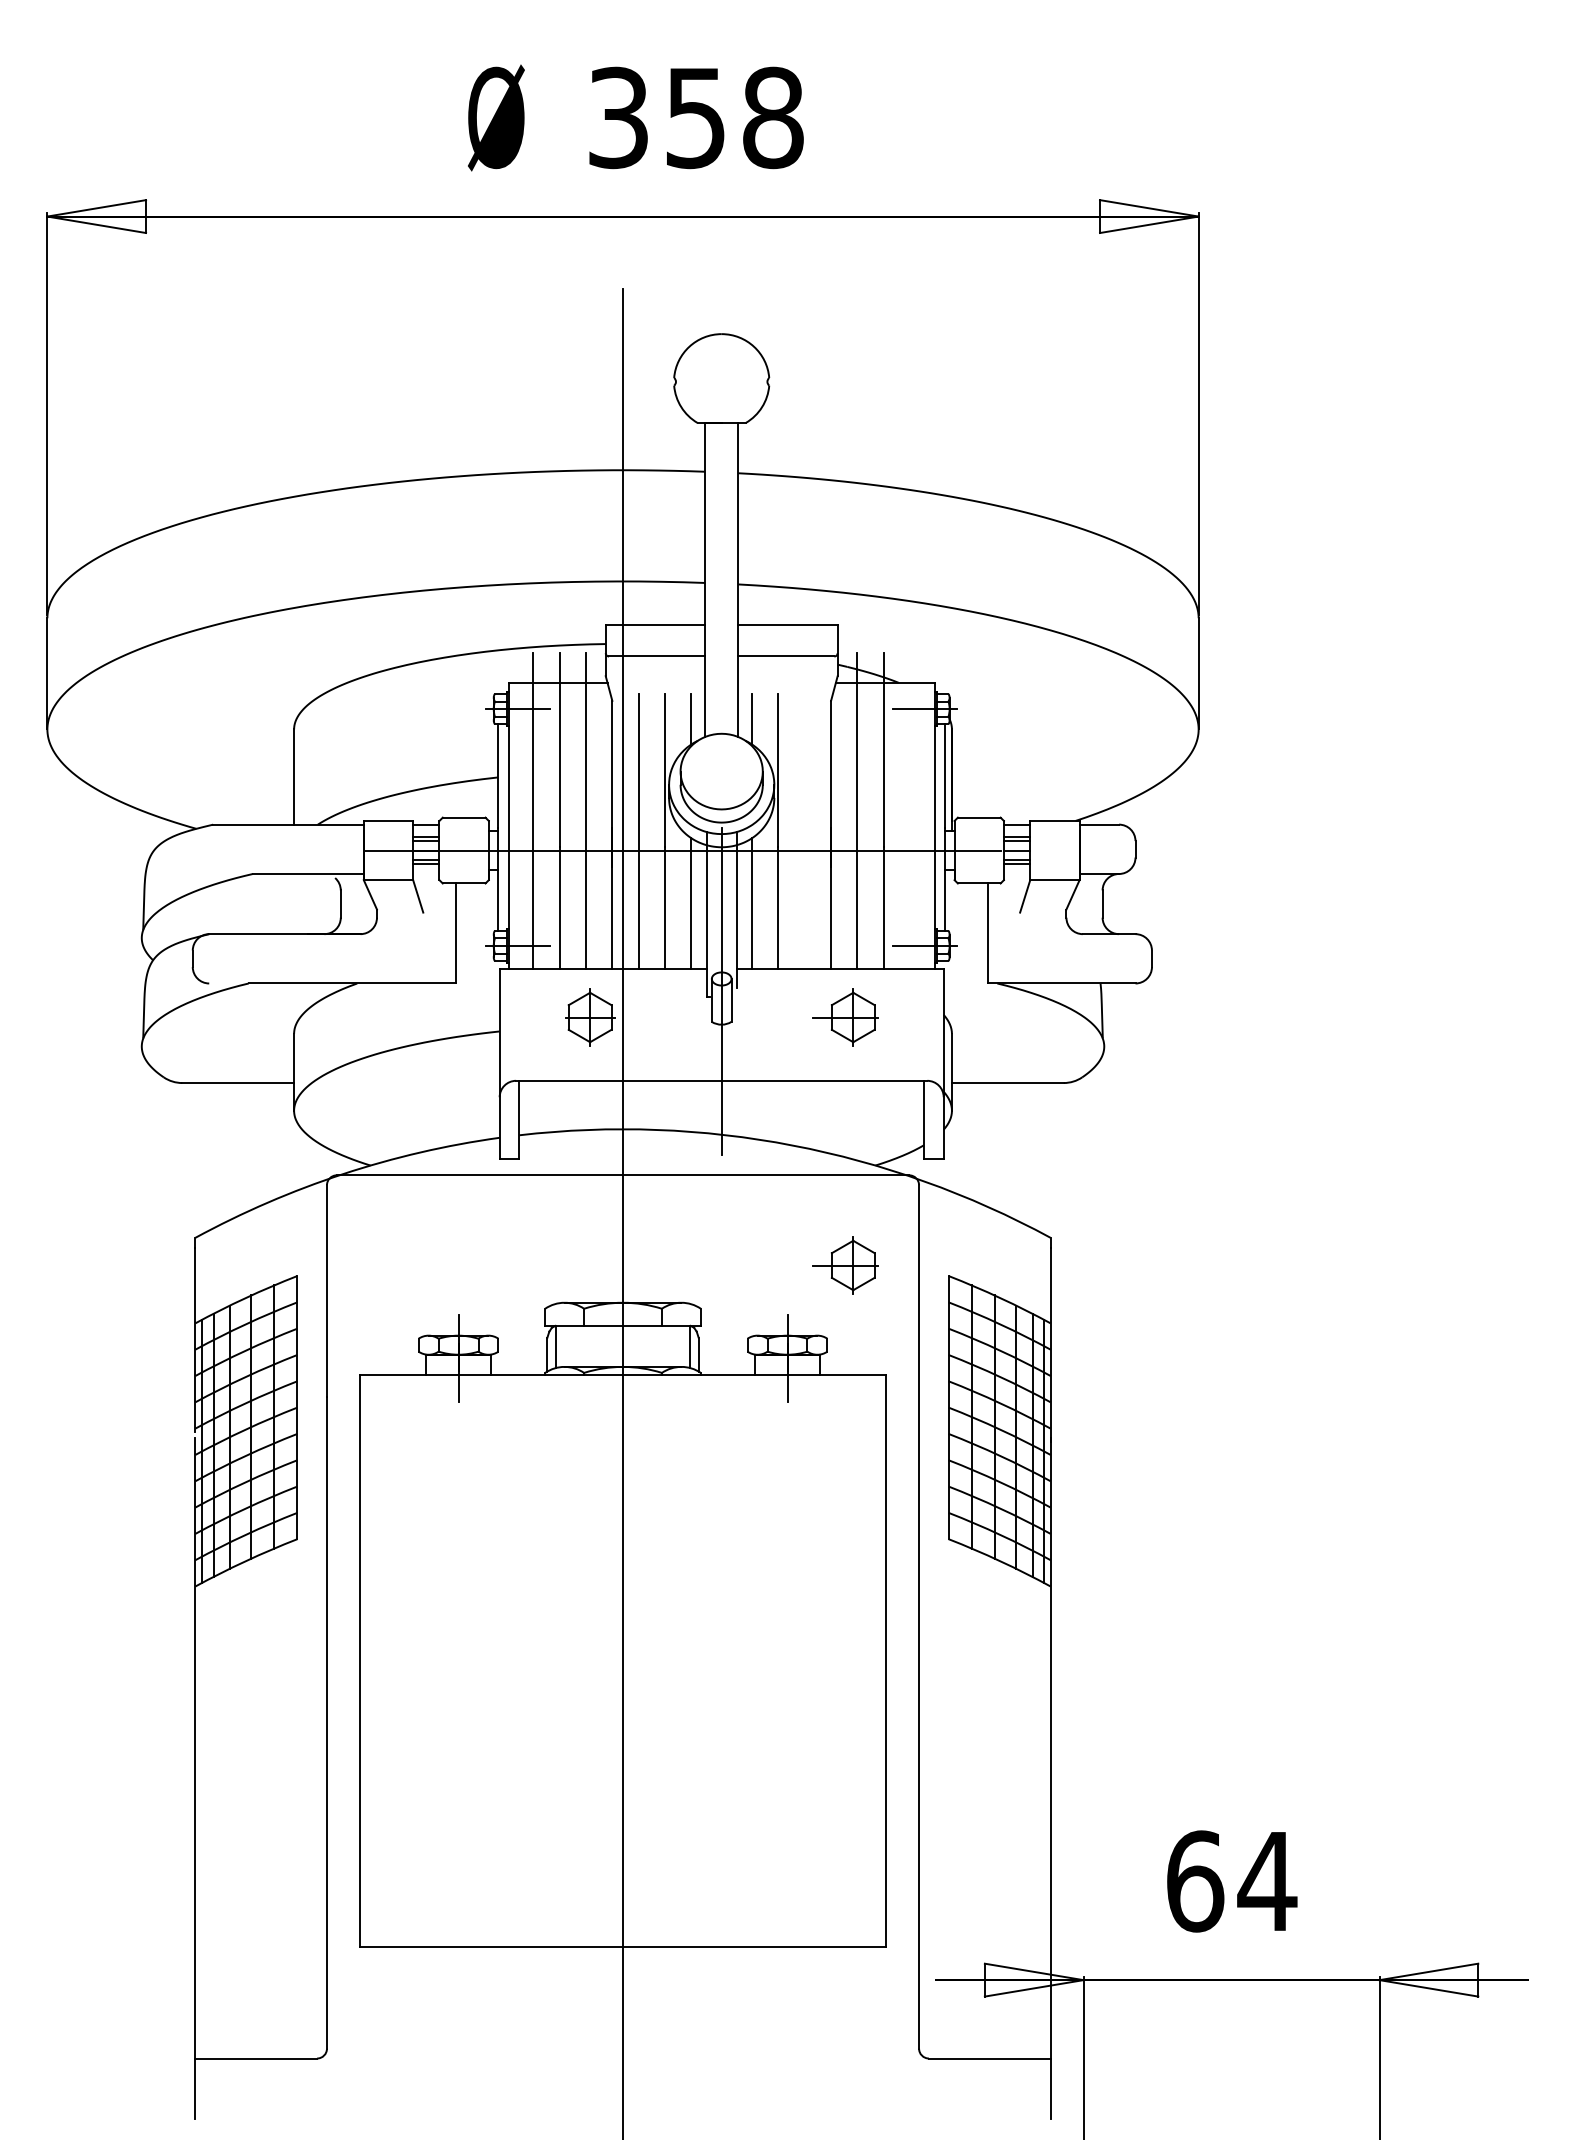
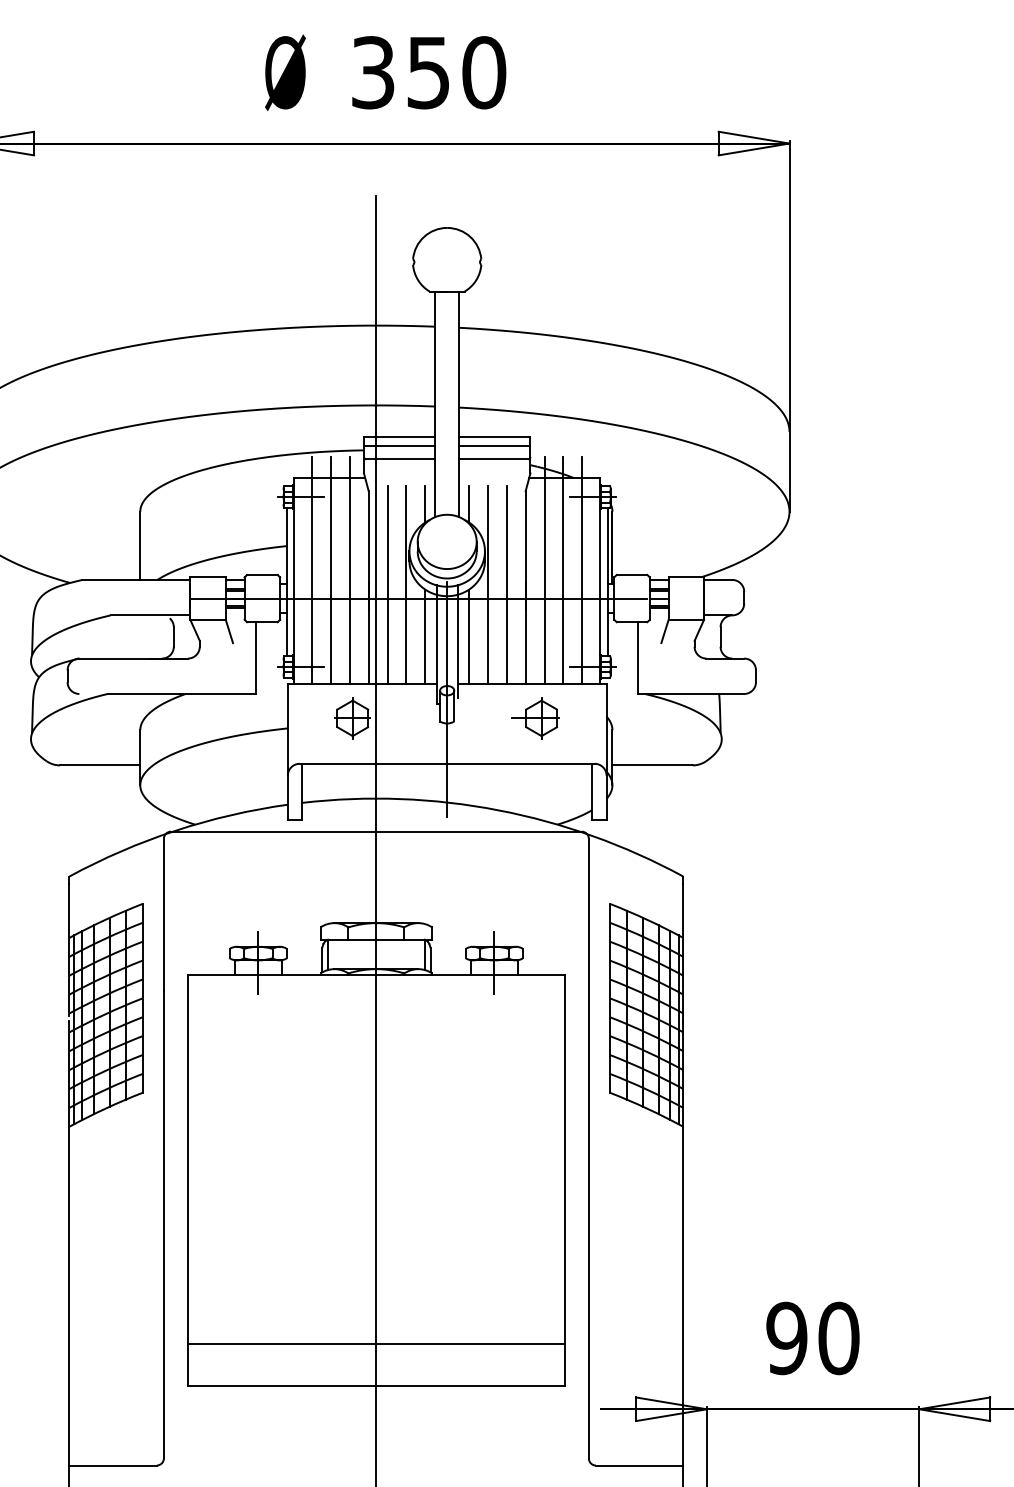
text: (773, 117) -> (484, 72), 358 -> 350
line: (655, 638) -> (399, 446), added
line: (787, 638) -> (494, 446), added
line: (910, 810) -> (582, 569), added
line: (804, 831) -> (506, 584), added
part: (845, 1265) -> (536, 896), removed
text: (1231, 1881) -> (813, 1338), 64 -> 90
line: (622, 1889) -> (376, 1344), added

